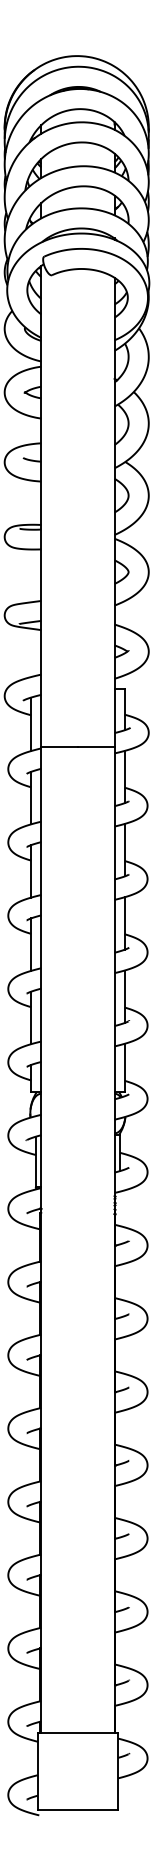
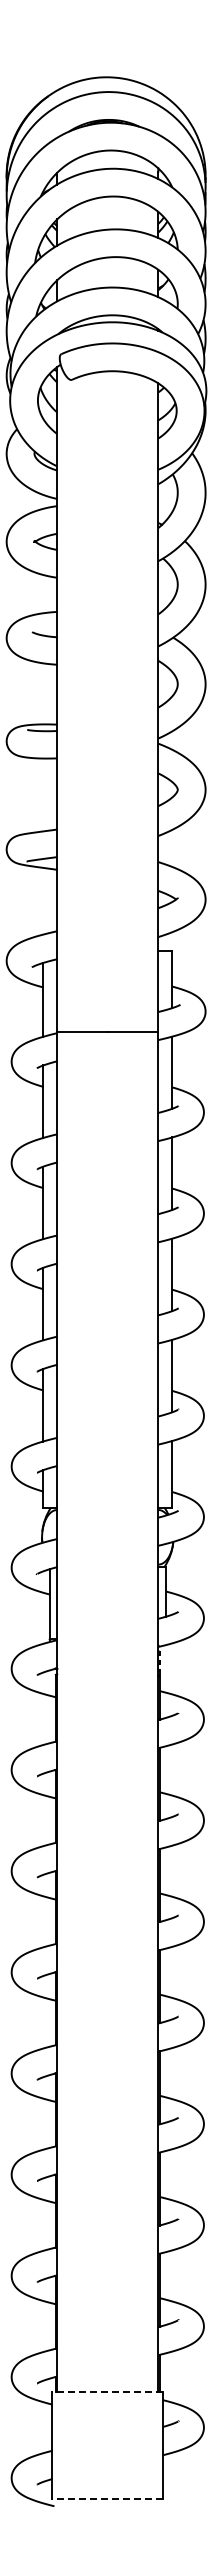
line: (77, 1732) -> (107, 2392), solid -> dashed
line: (77, 1809) -> (107, 2498), solid -> dashed

